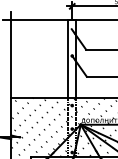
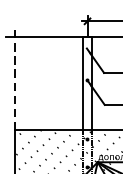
line: (11, 54) -> (15, 78), solid -> dashed

